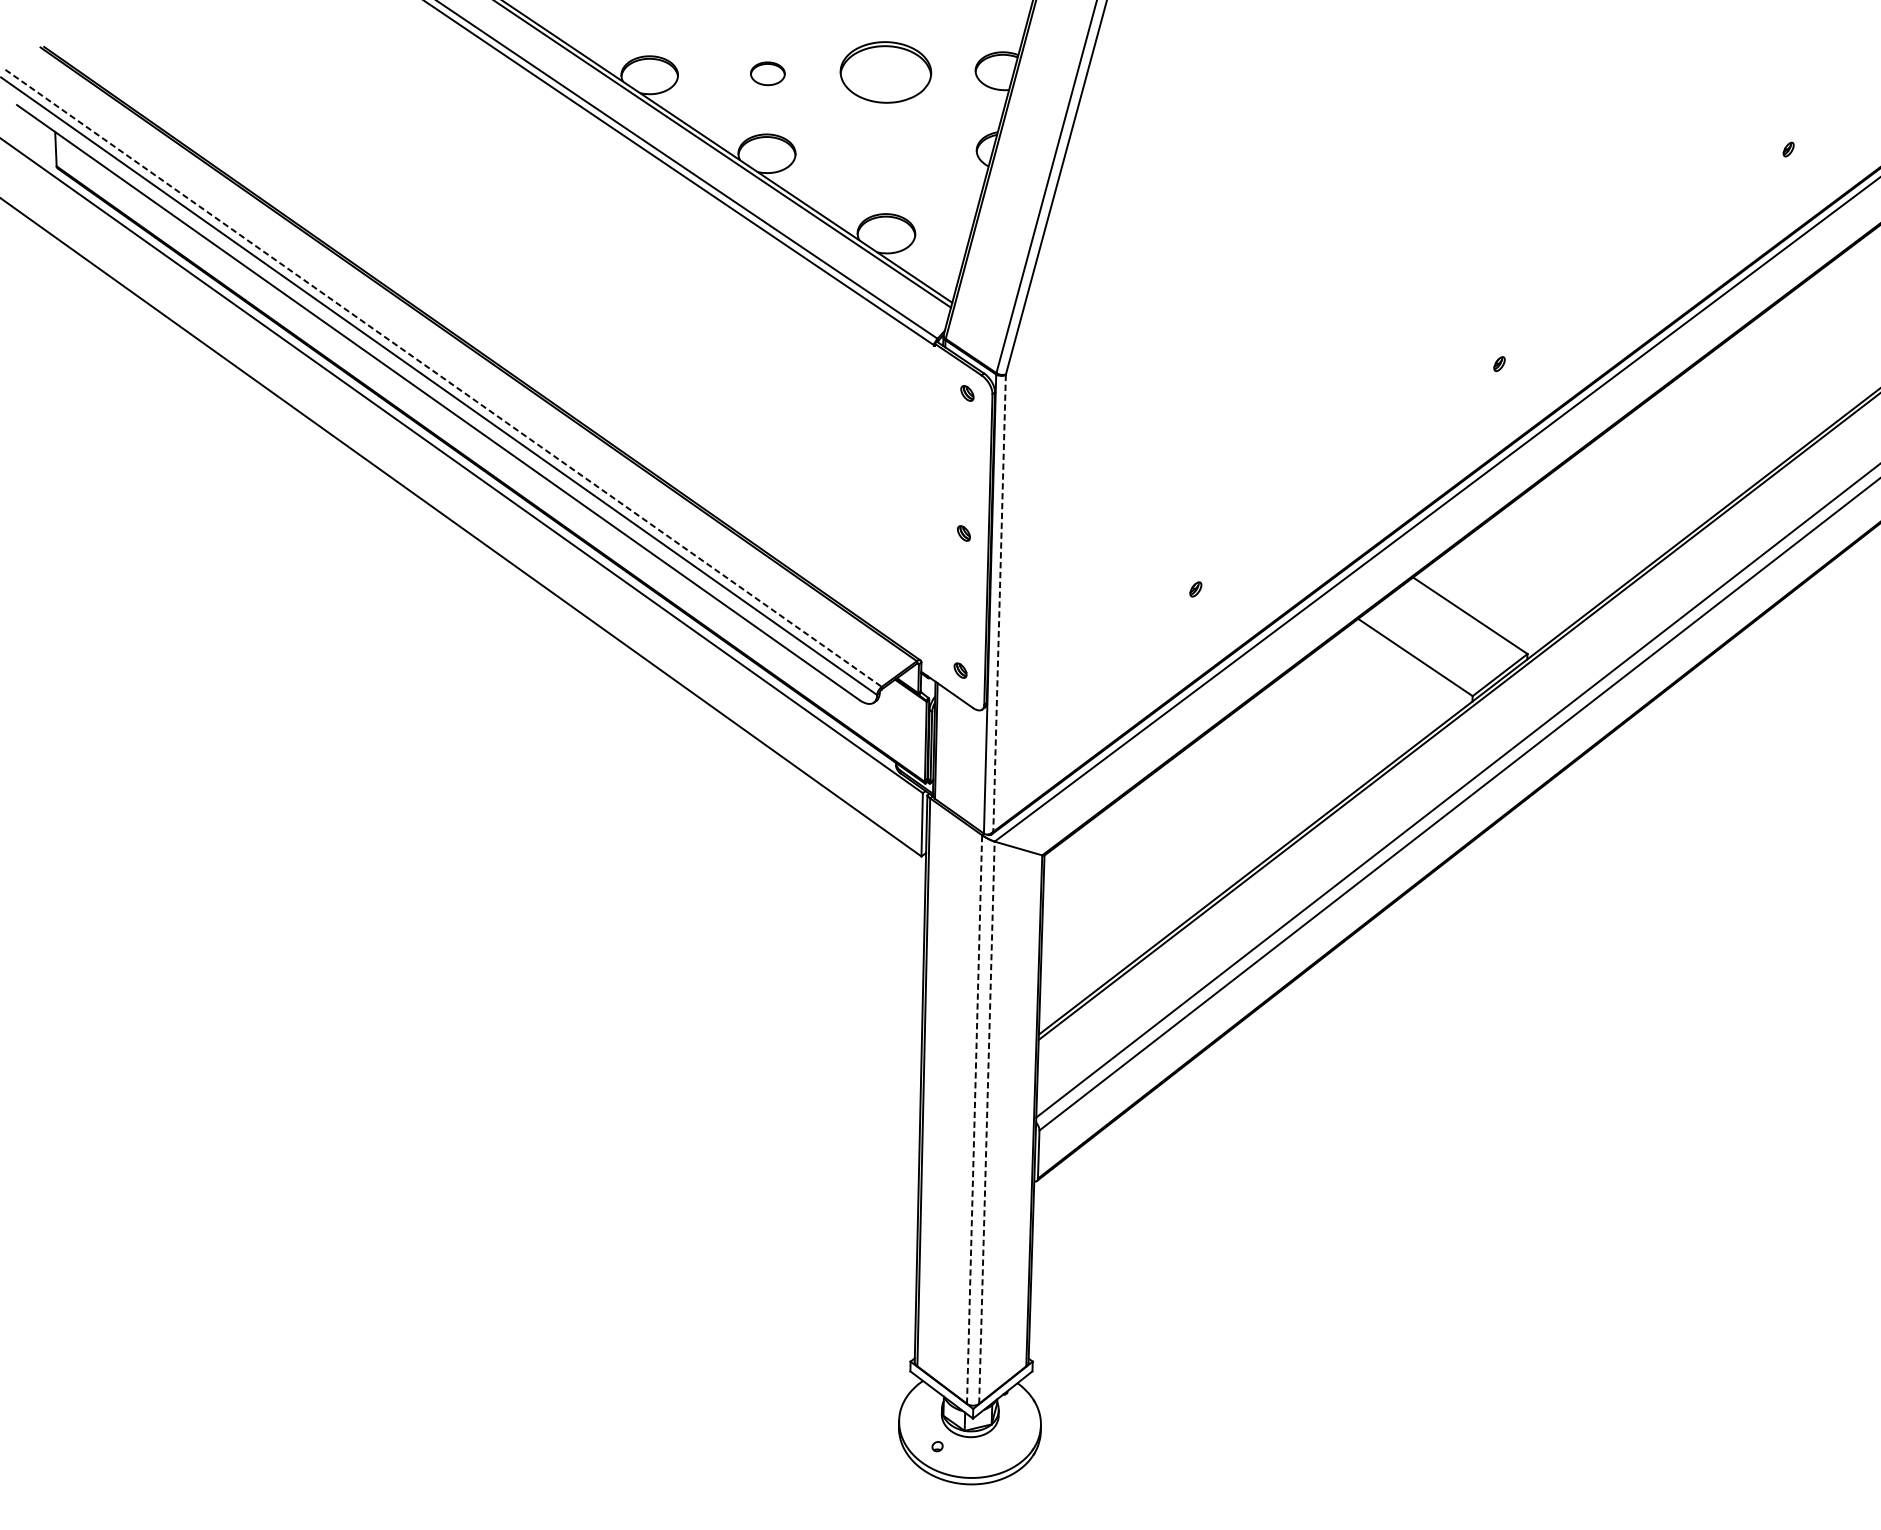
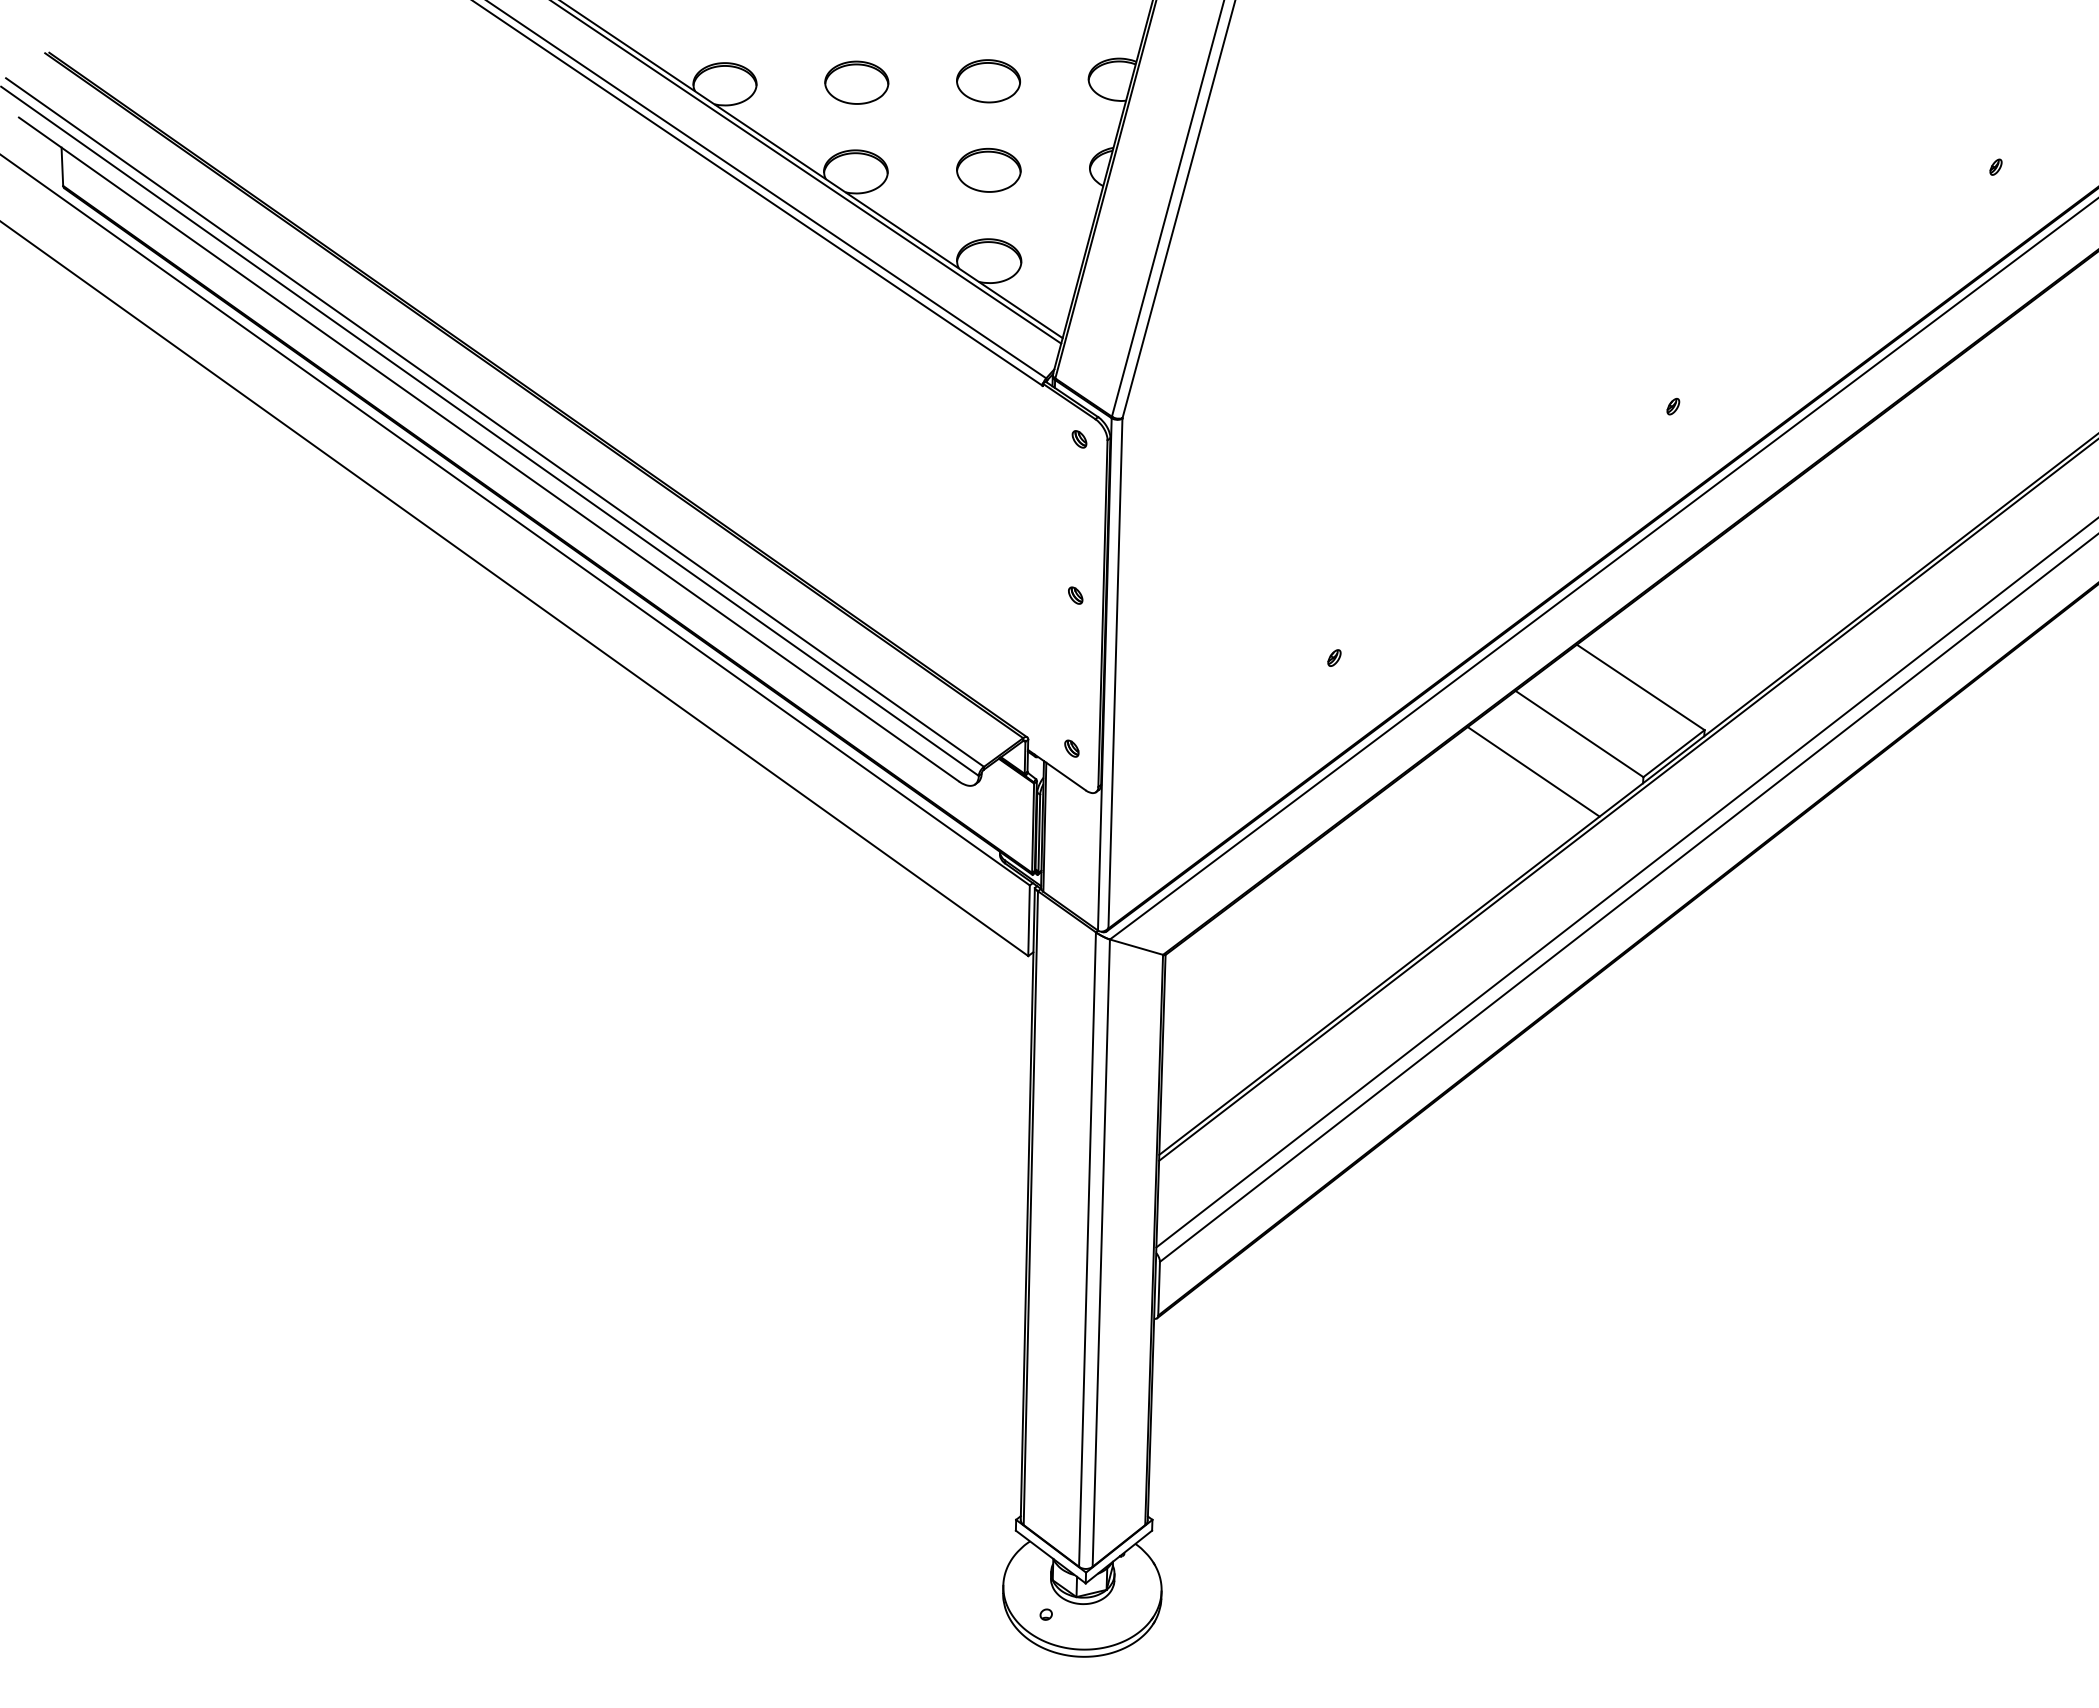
part: (885, 72) -> (988, 81), size x0.62
part: (767, 73) -> (856, 82), size x1.67
part: (885, 152) -> (988, 170), added
line: (444, 378) -> (495, 422), dashed -> solid
line: (999, 603) -> (1115, 673), dashed -> solid
line: (1374, 691) -> (1533, 771), added
line: (974, 1119) -> (1087, 1249), dashed -> solid
line: (987, 1122) -> (1101, 1253), dashed -> solid

